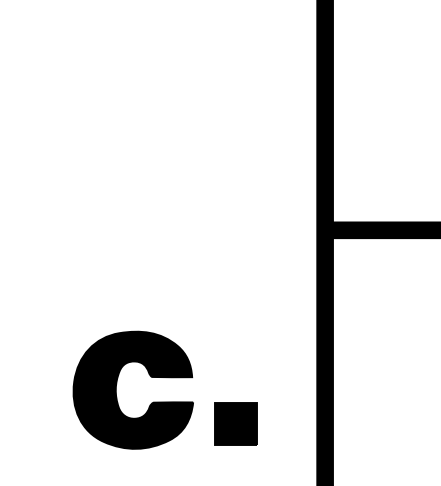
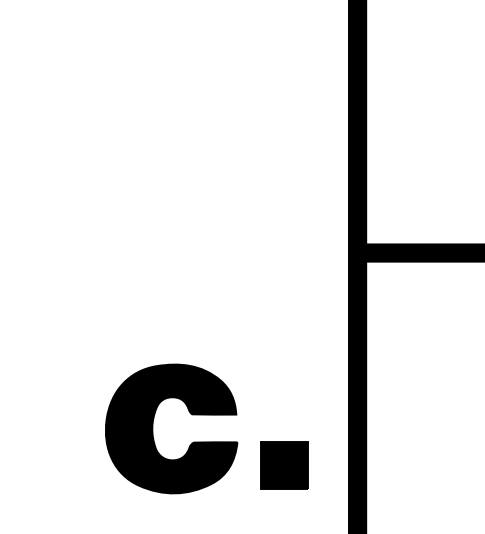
part: (165, 378) -> (206, 415), moved

